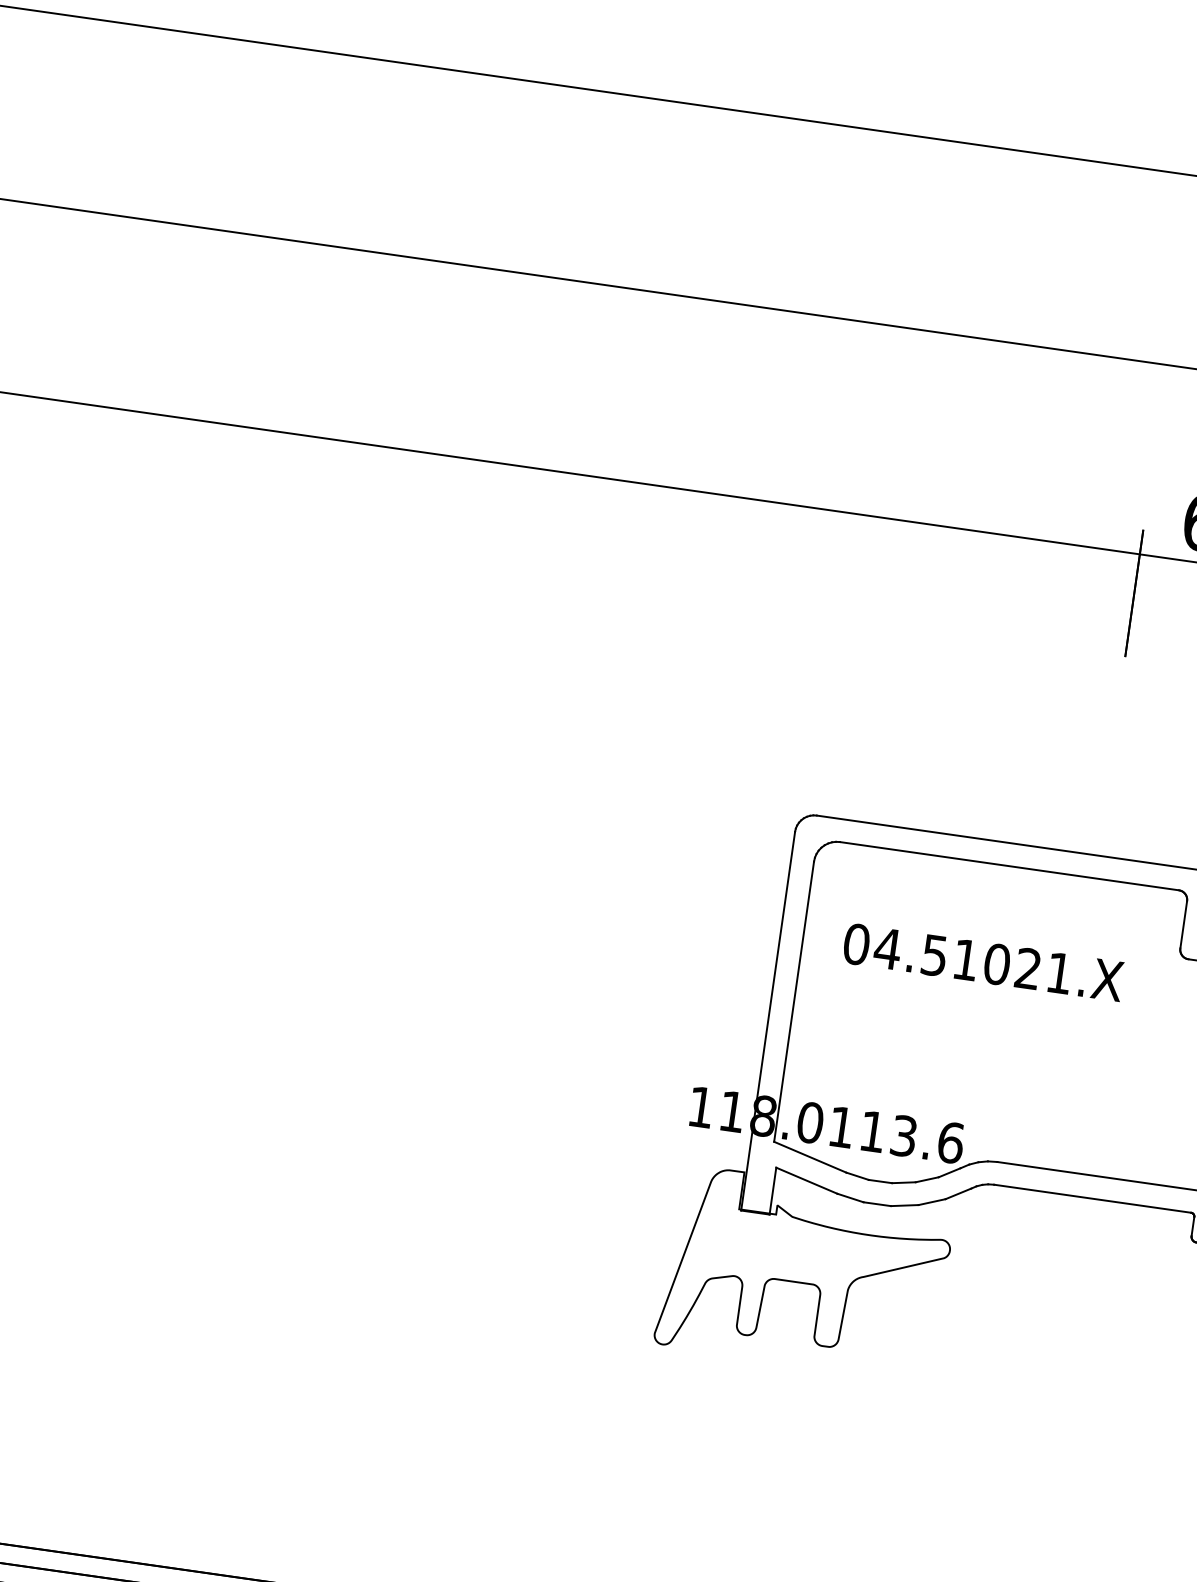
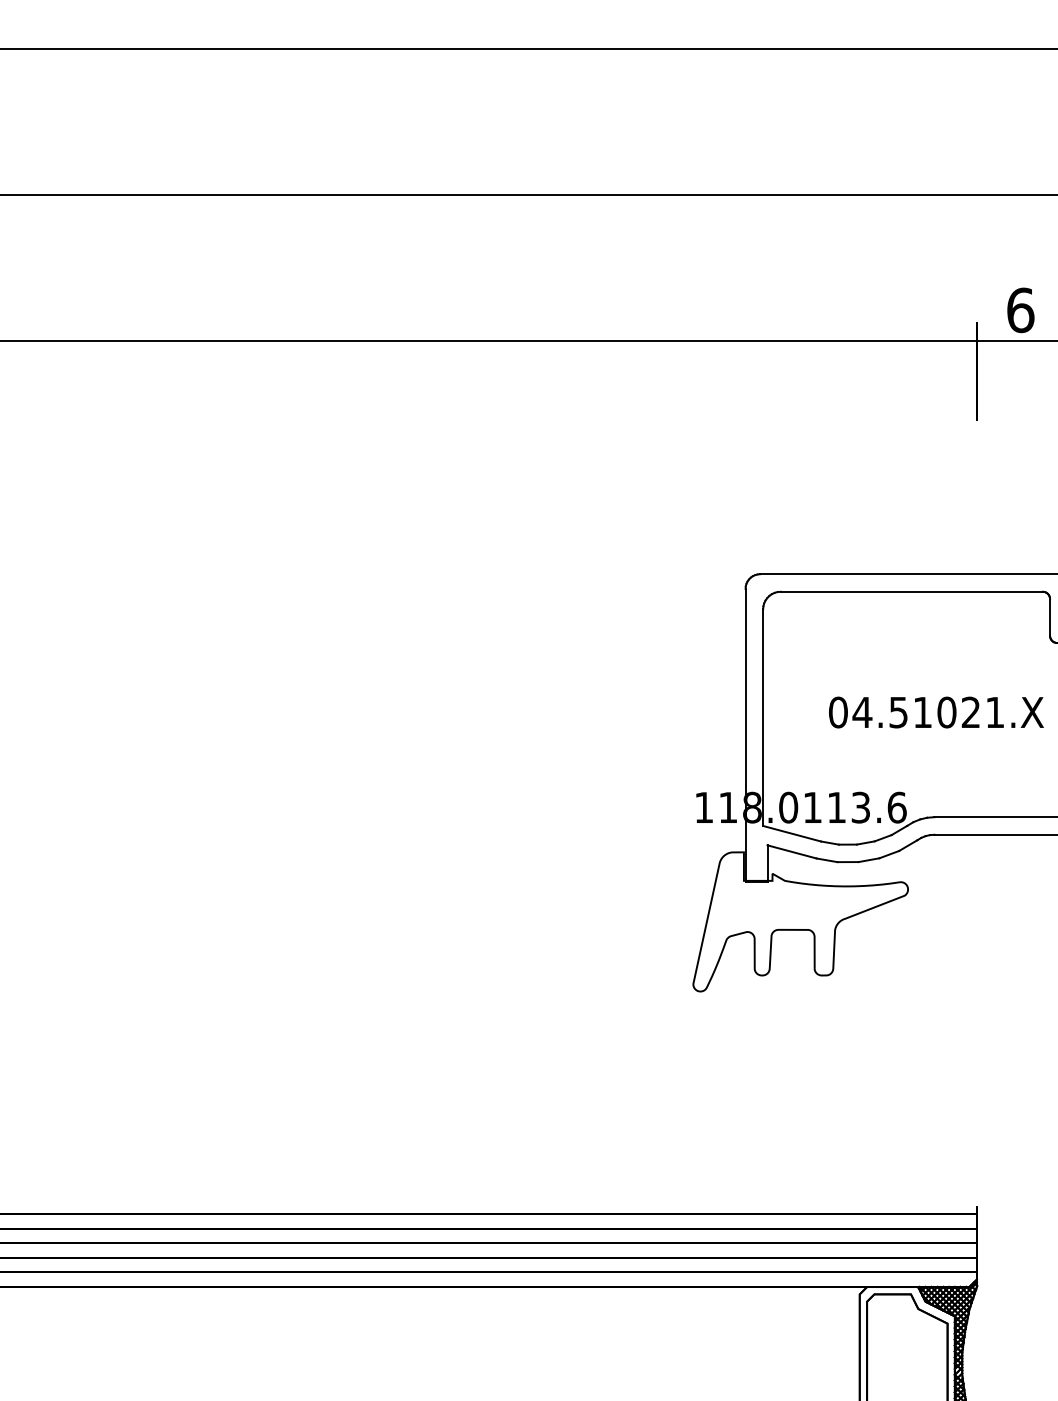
text: (983, 962) -> (936, 712), moved

